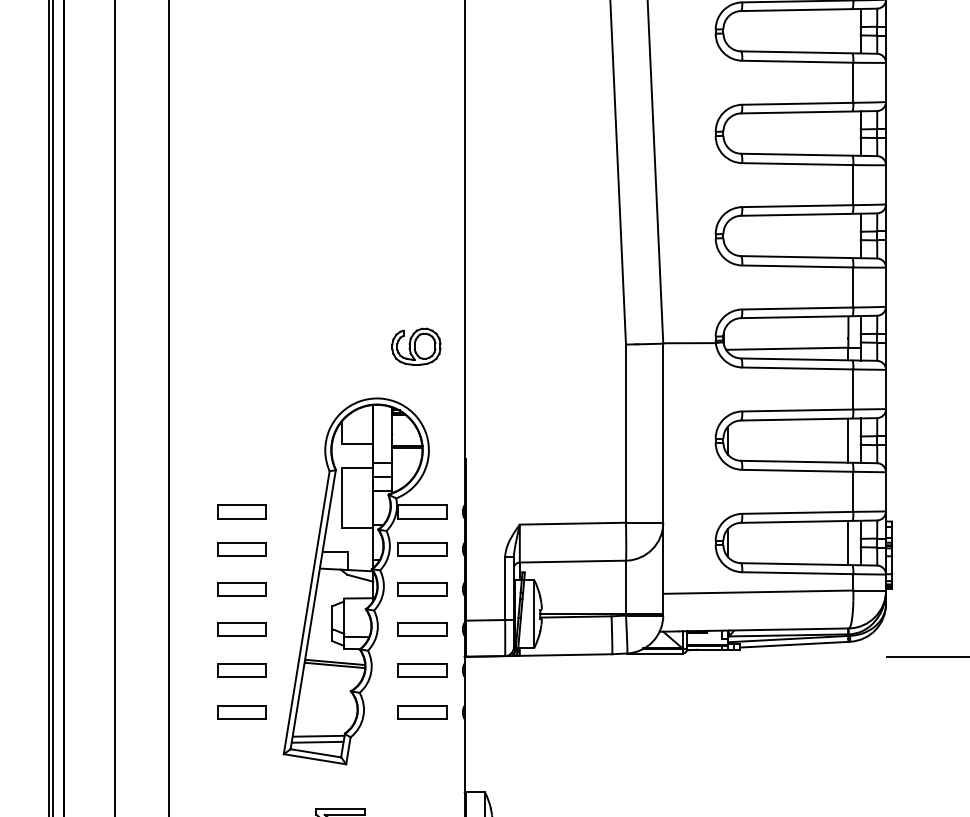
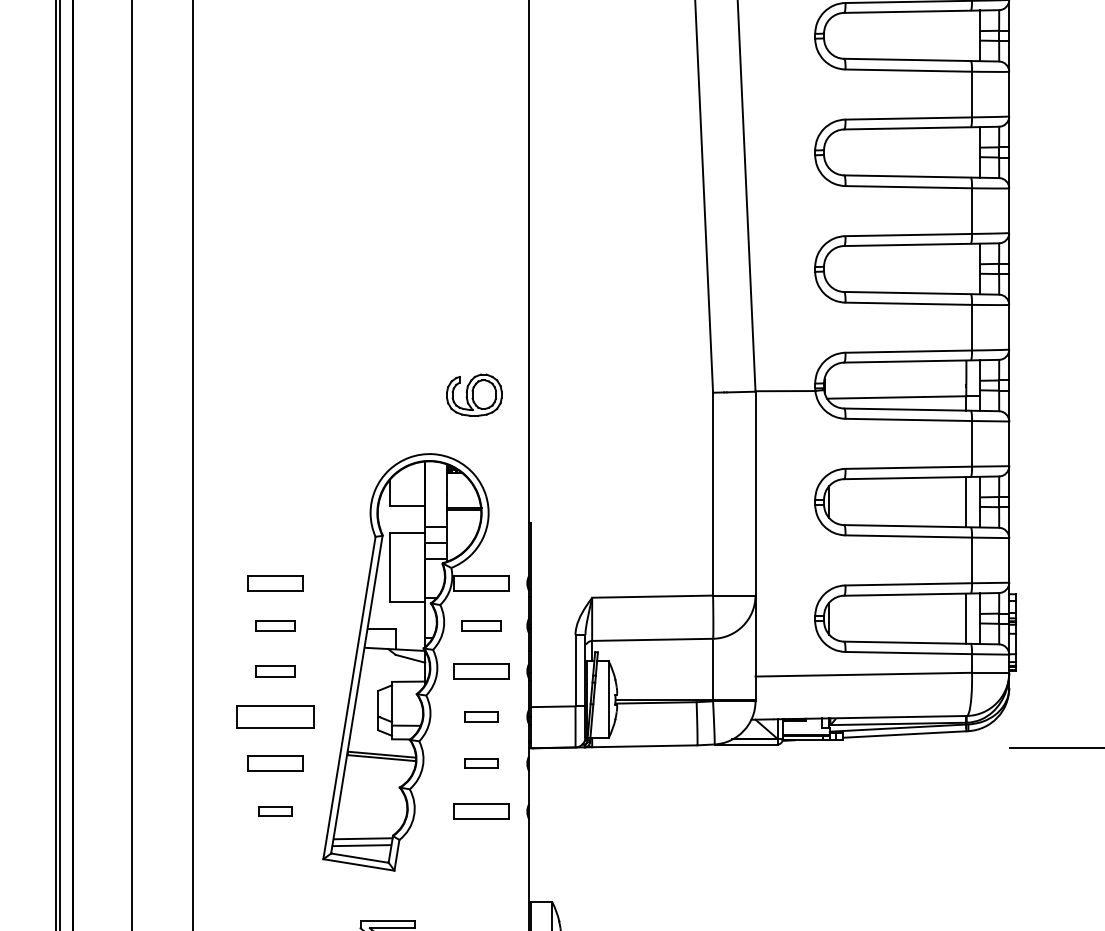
part: (241, 548) -> (275, 625), size x0.7
part: (422, 548) -> (481, 625), size x0.7
part: (241, 589) -> (275, 671), size x0.7
part: (241, 628) -> (275, 716), size x1.4
part: (422, 628) -> (481, 716), size x0.6
part: (422, 670) -> (481, 763), size x0.6
part: (241, 712) -> (275, 811), size x0.6

